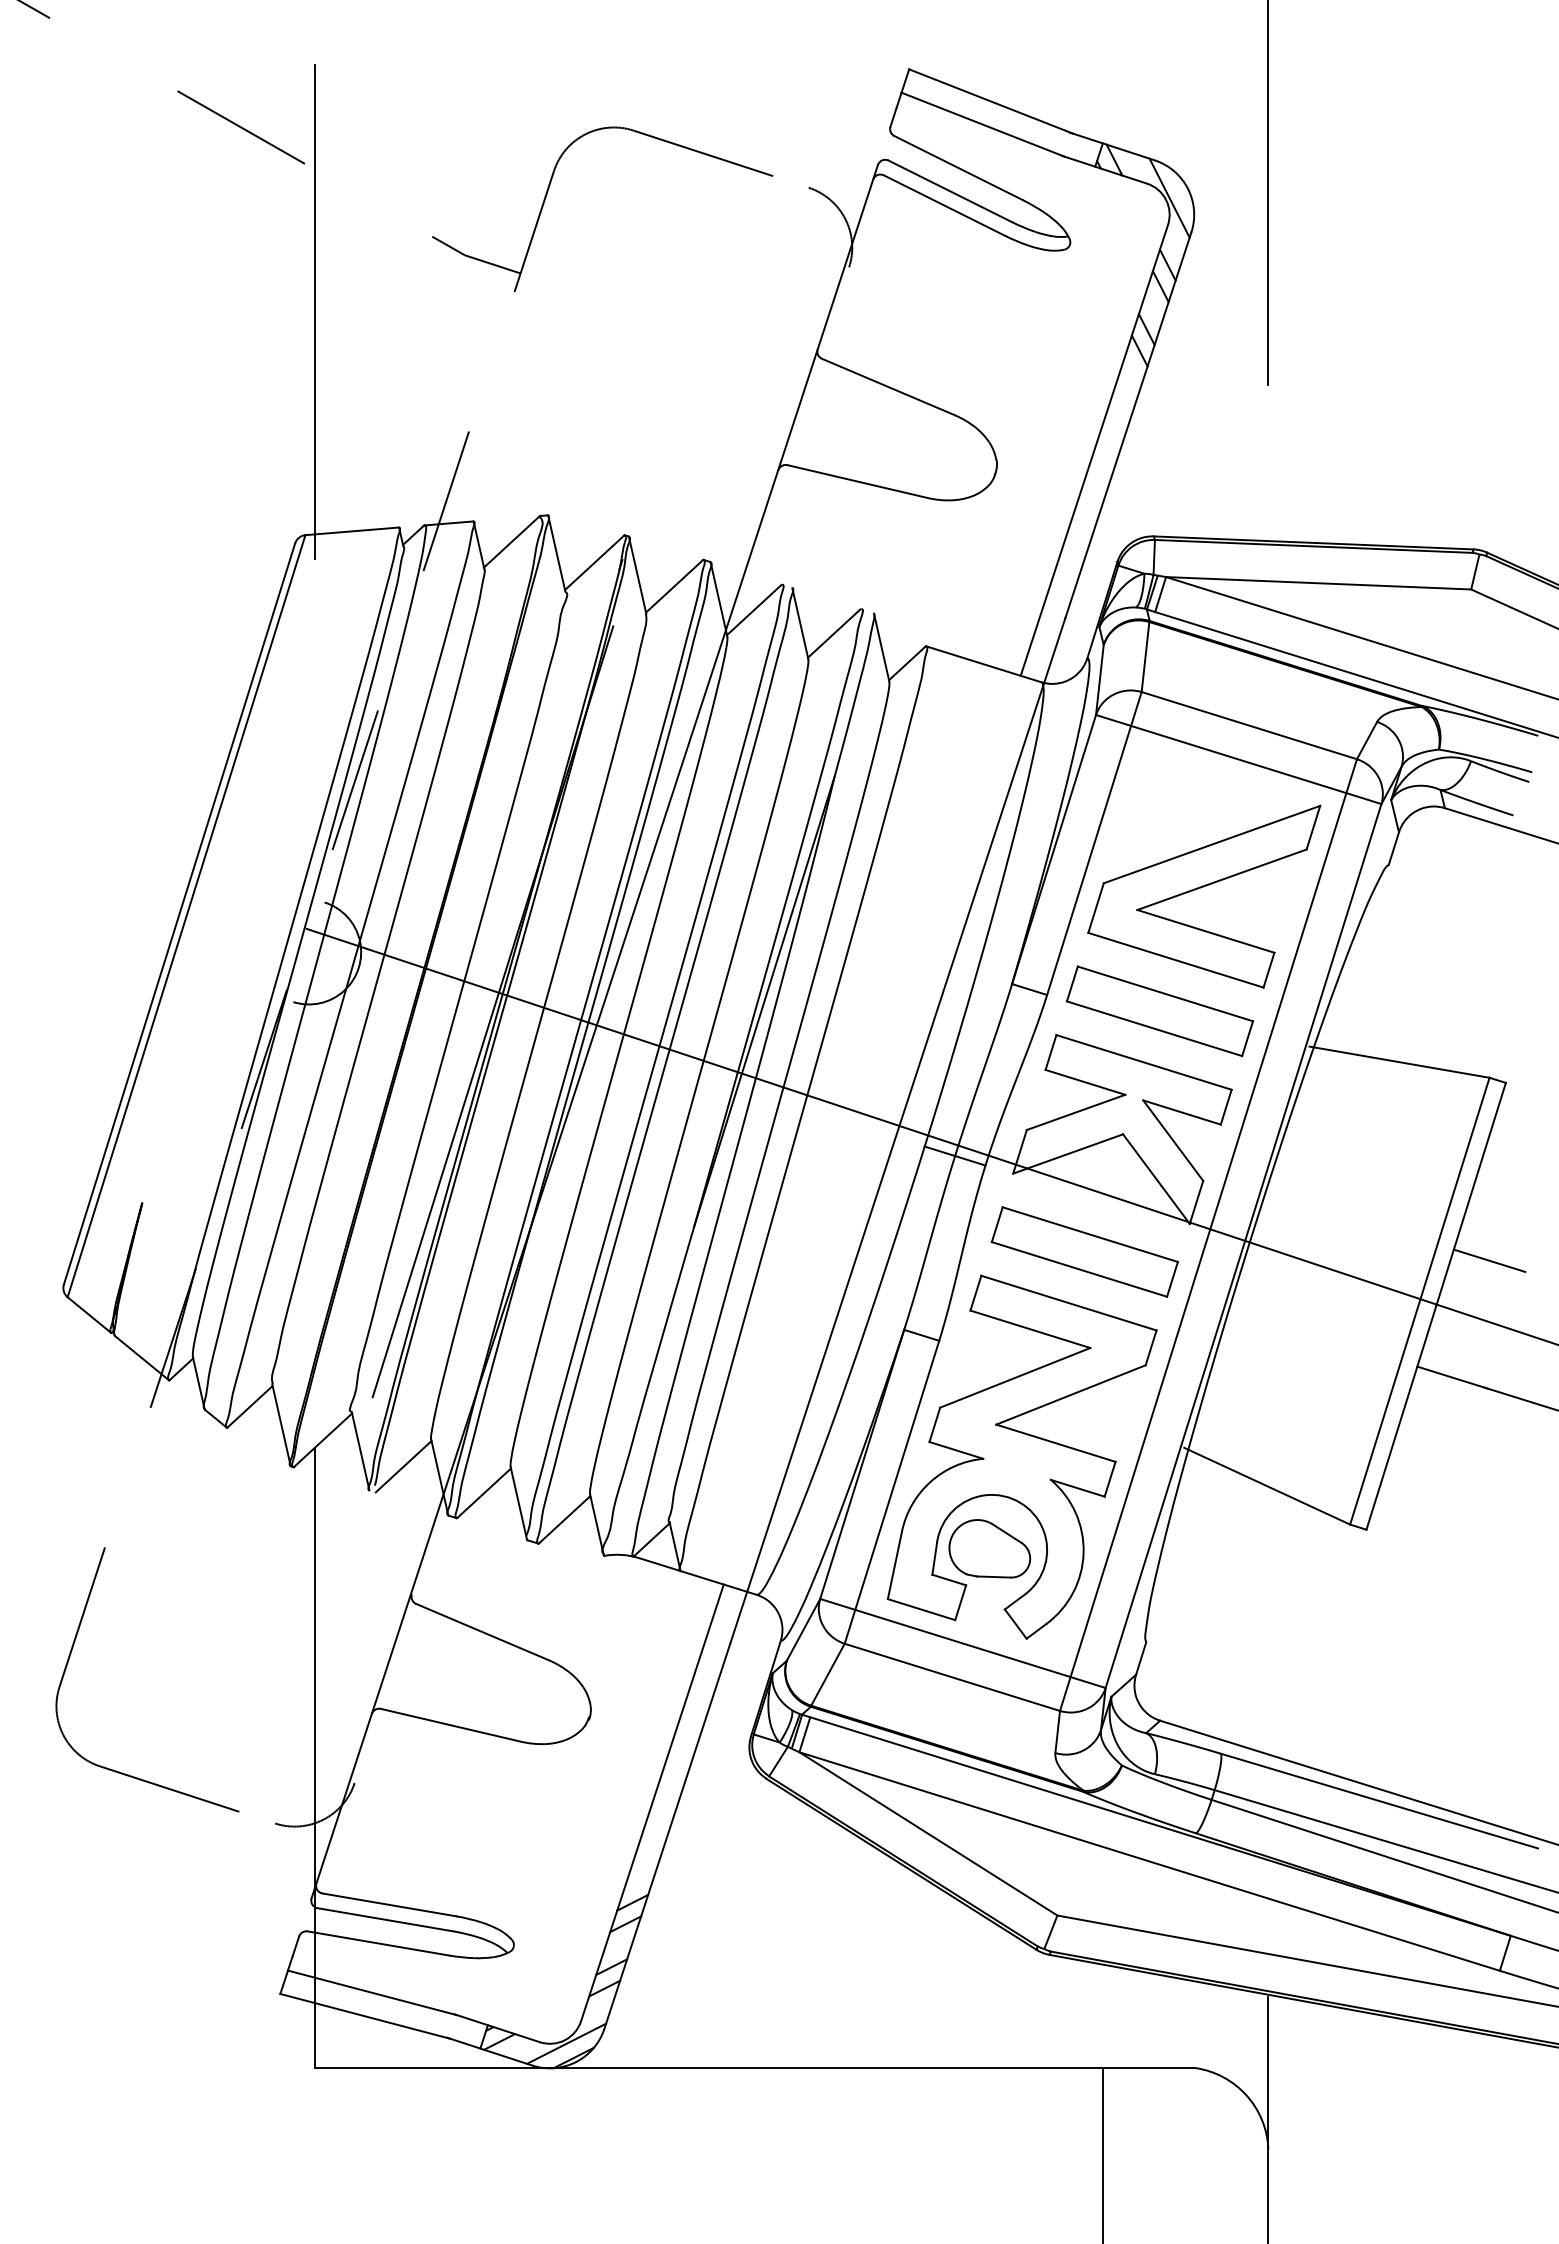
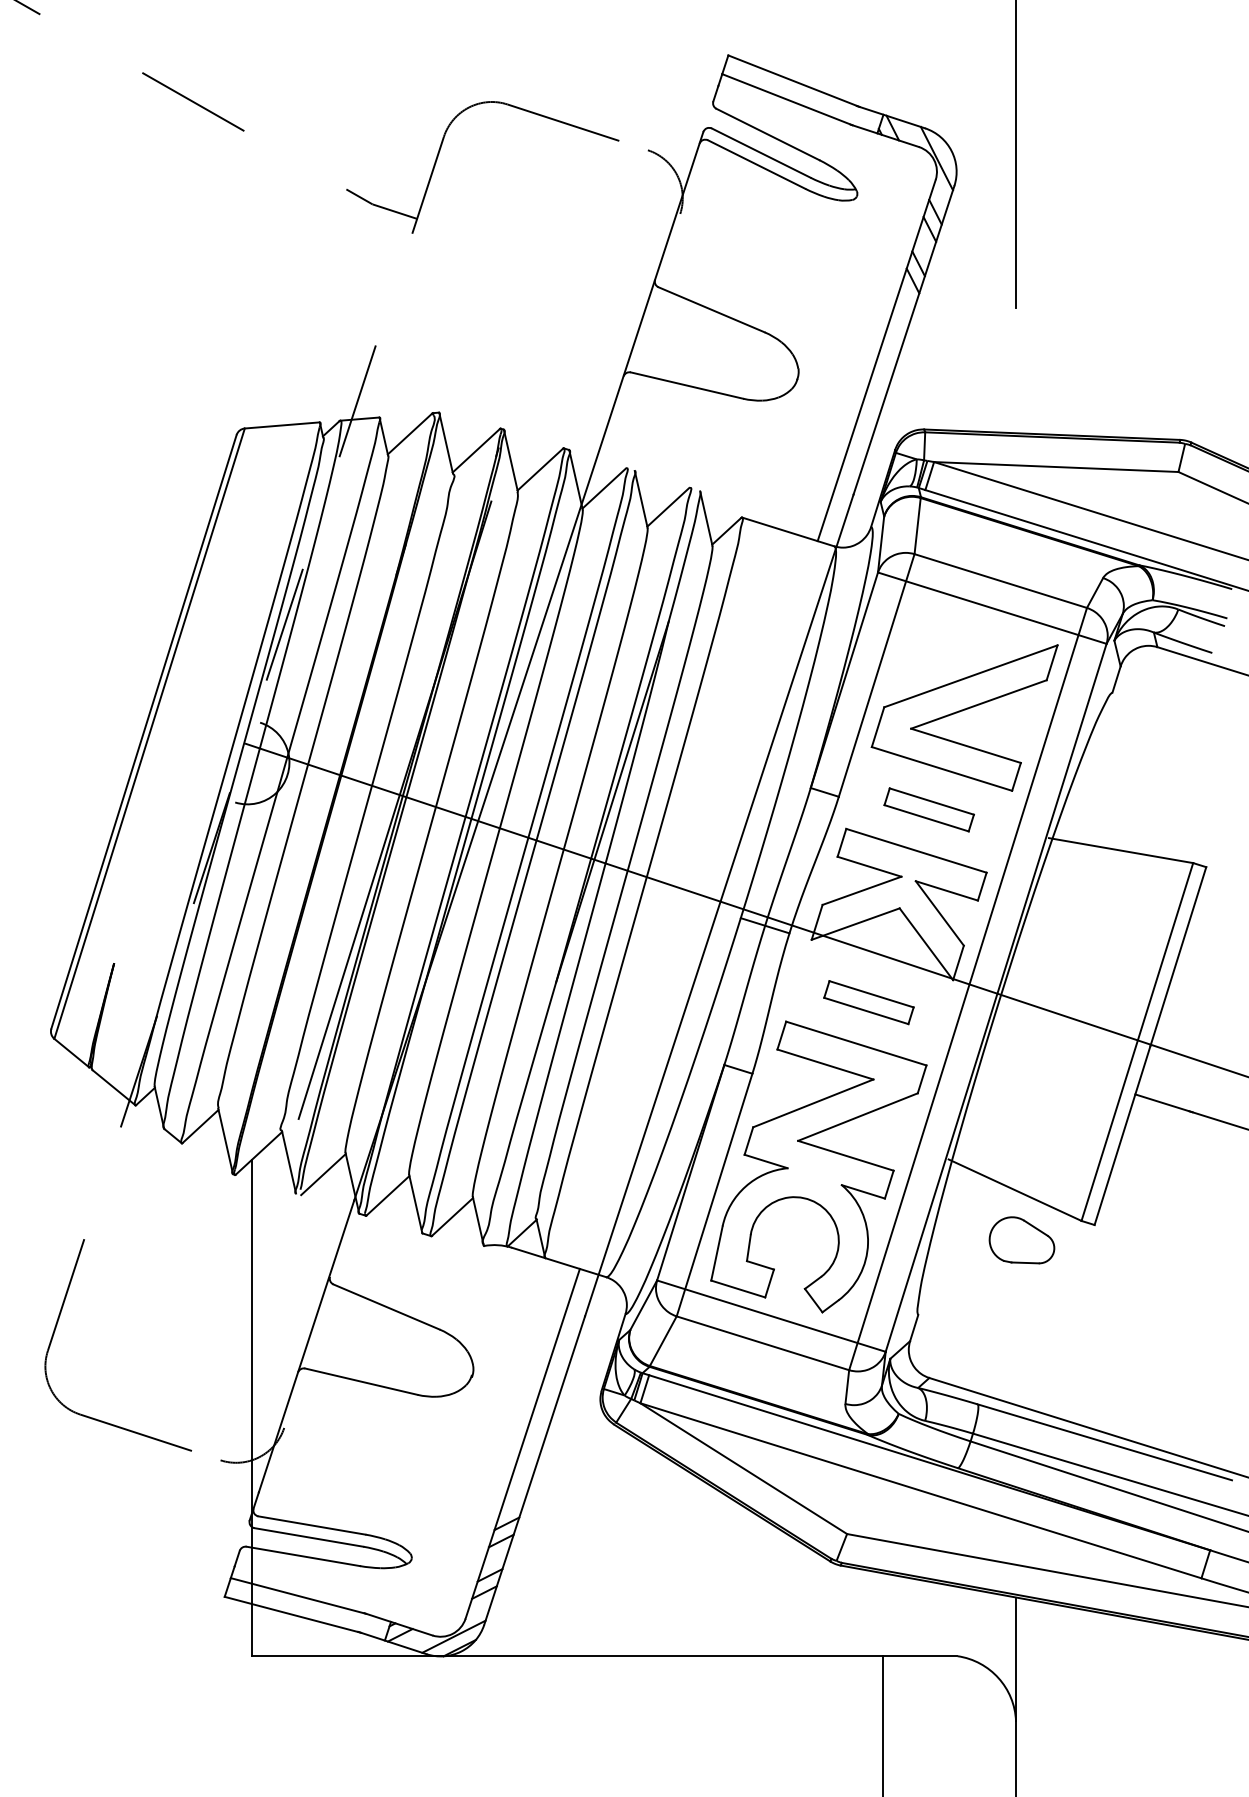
line: (314, 311) -> (252, 249), removed
part: (1159, 1011) -> (928, 810), size x0.6
part: (1084, 1251) -> (868, 1002), size x0.6
line: (1489, 1260) -> (1193, 1009), removed
part: (989, 1548) -> (1021, 1240), moved

